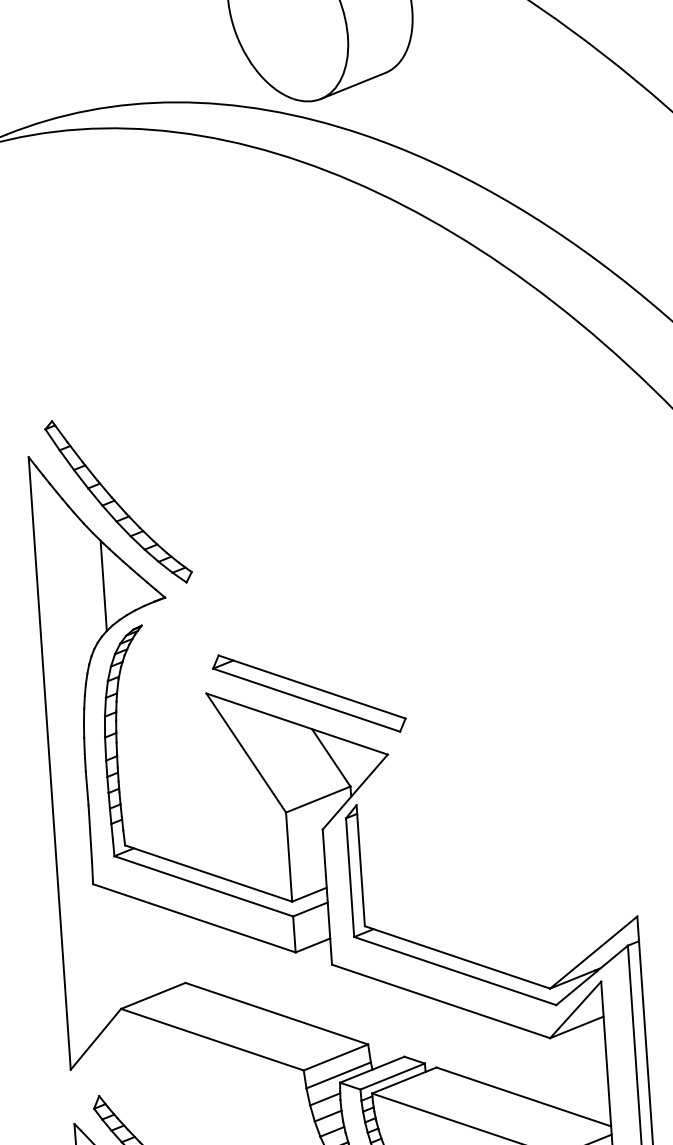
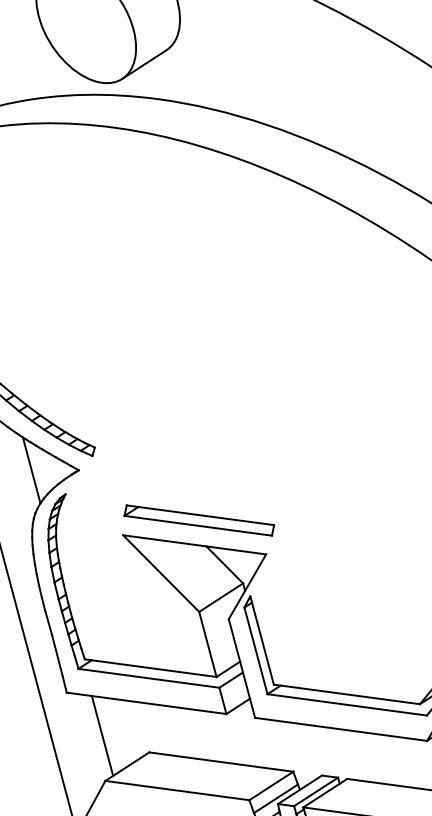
line: (128, 949) -> (102, 735), added

